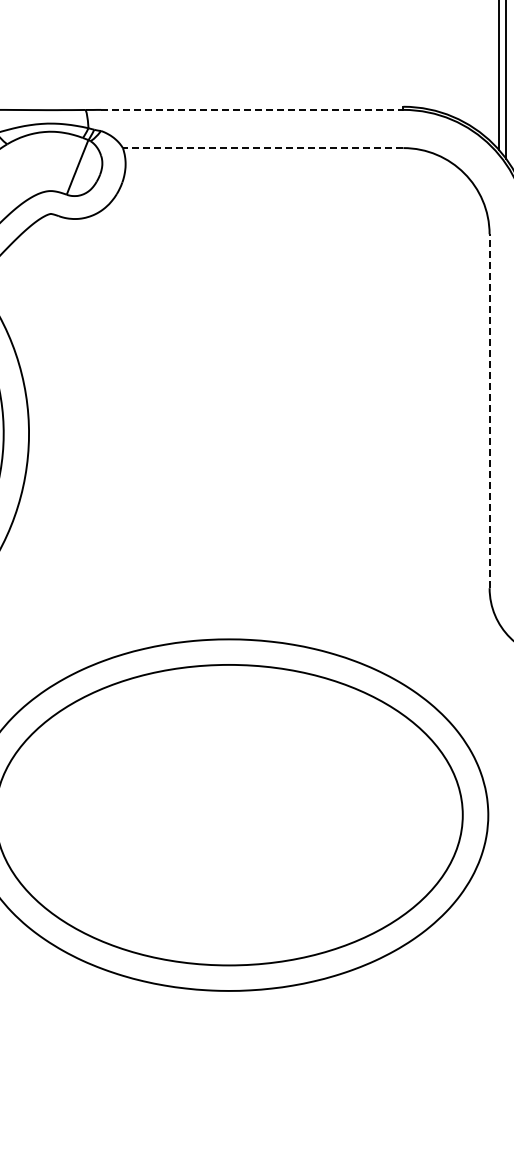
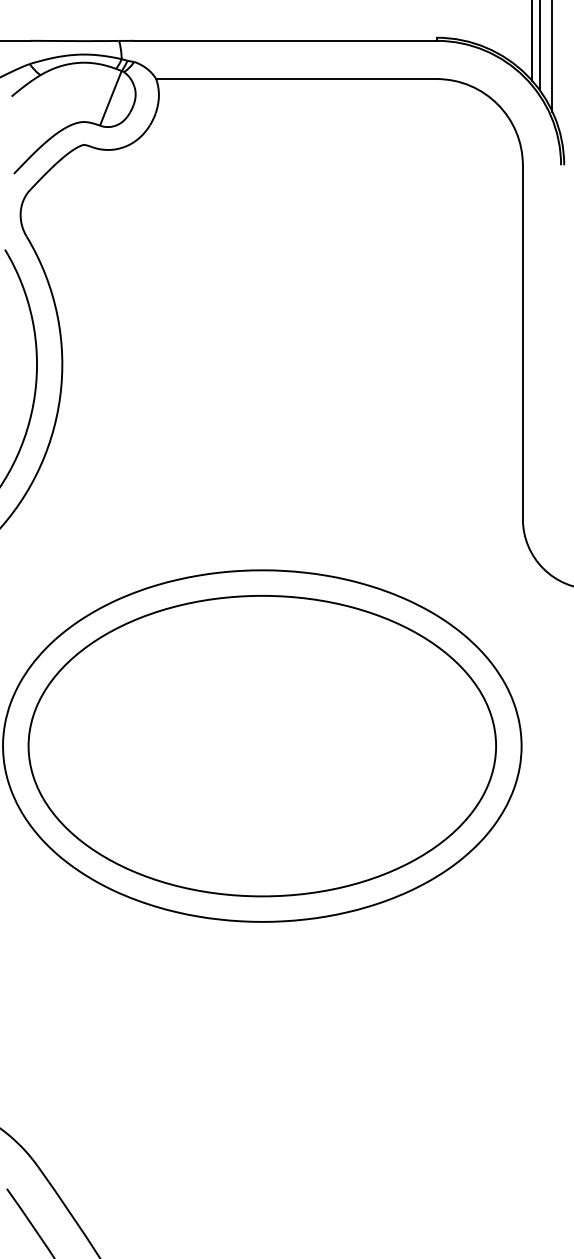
line: (253, 109) -> (286, 40), dashed -> solid
line: (262, 148) -> (295, 79), dashed -> solid
line: (489, 411) -> (522, 342), dashed -> solid

